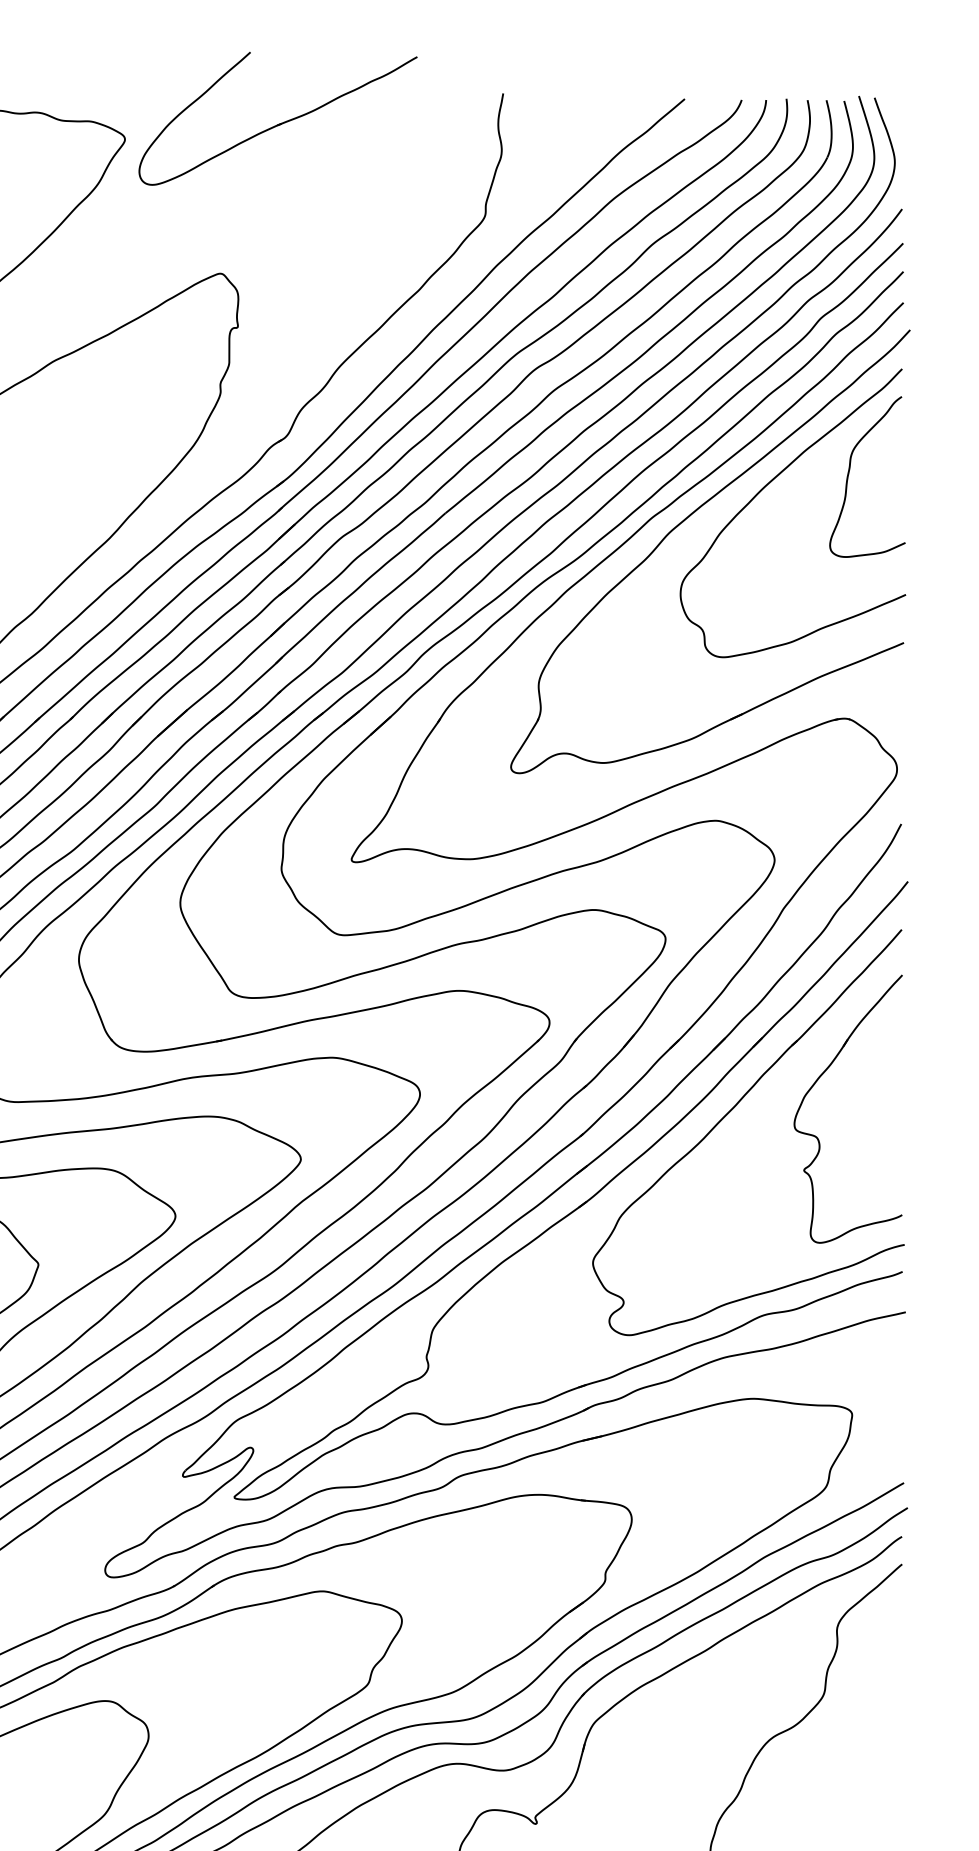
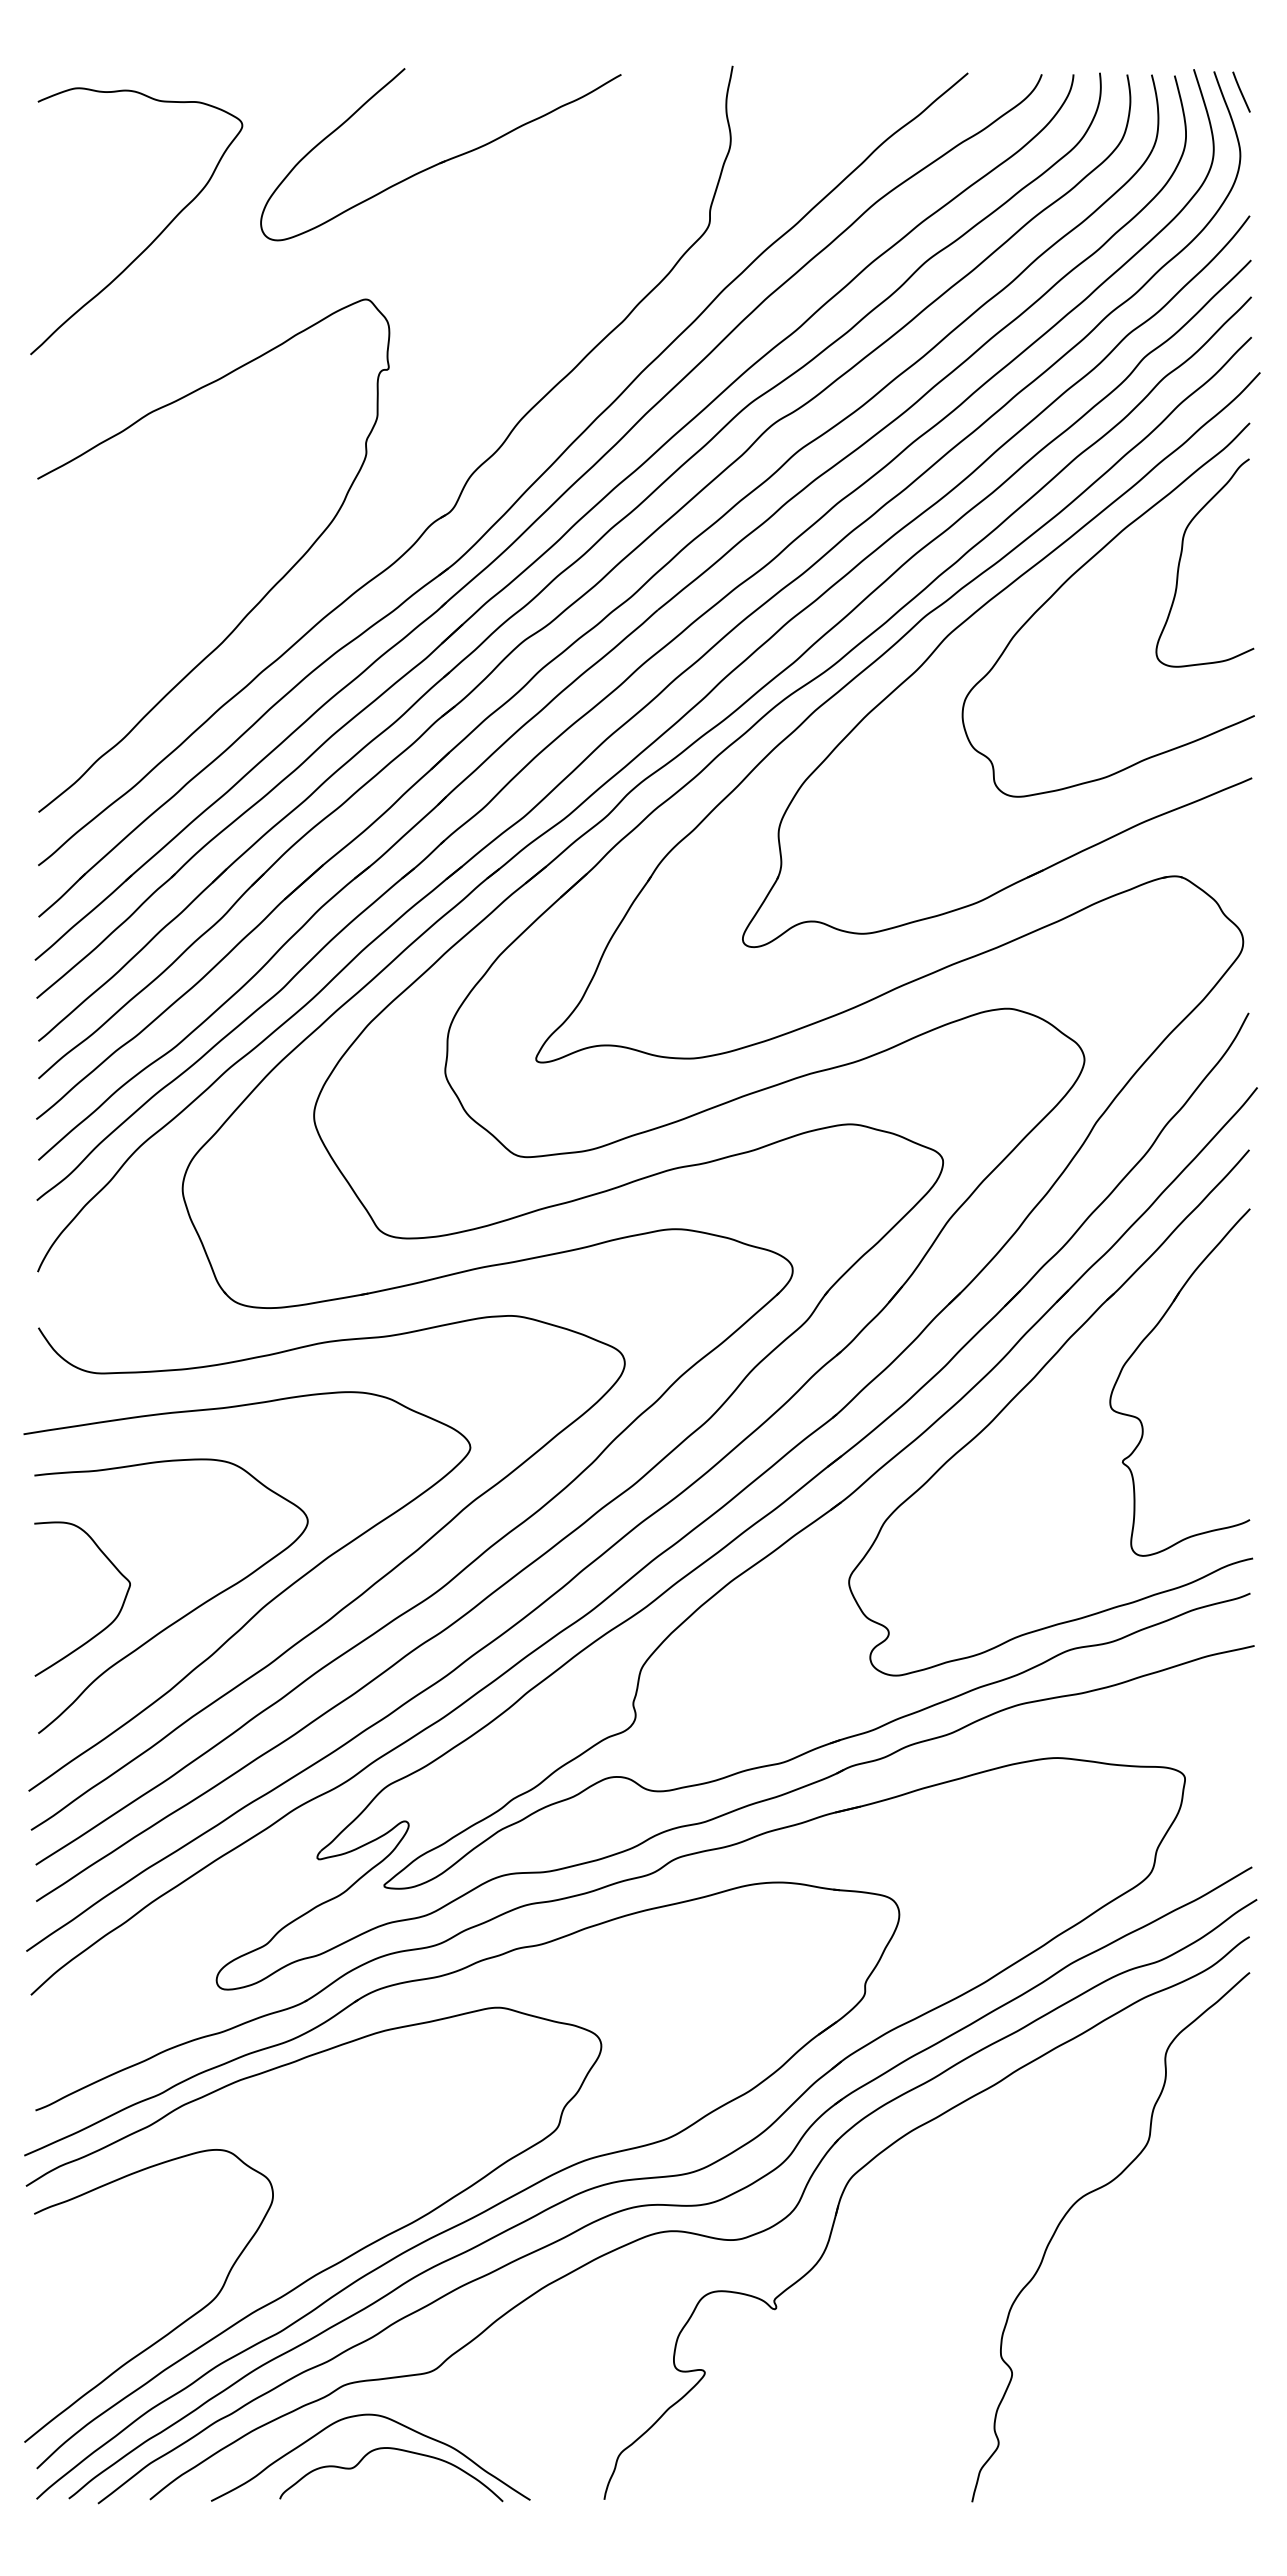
line: (895, 113) -> (1241, 91), added
part: (280, 123) -> (443, 160), moved

